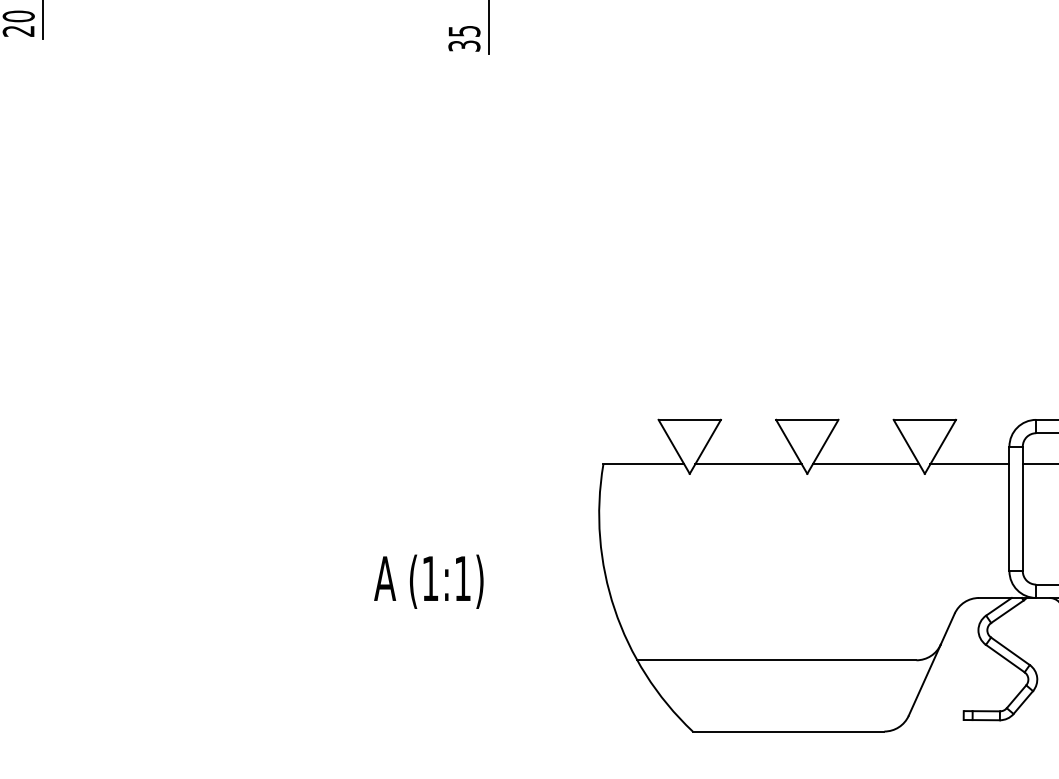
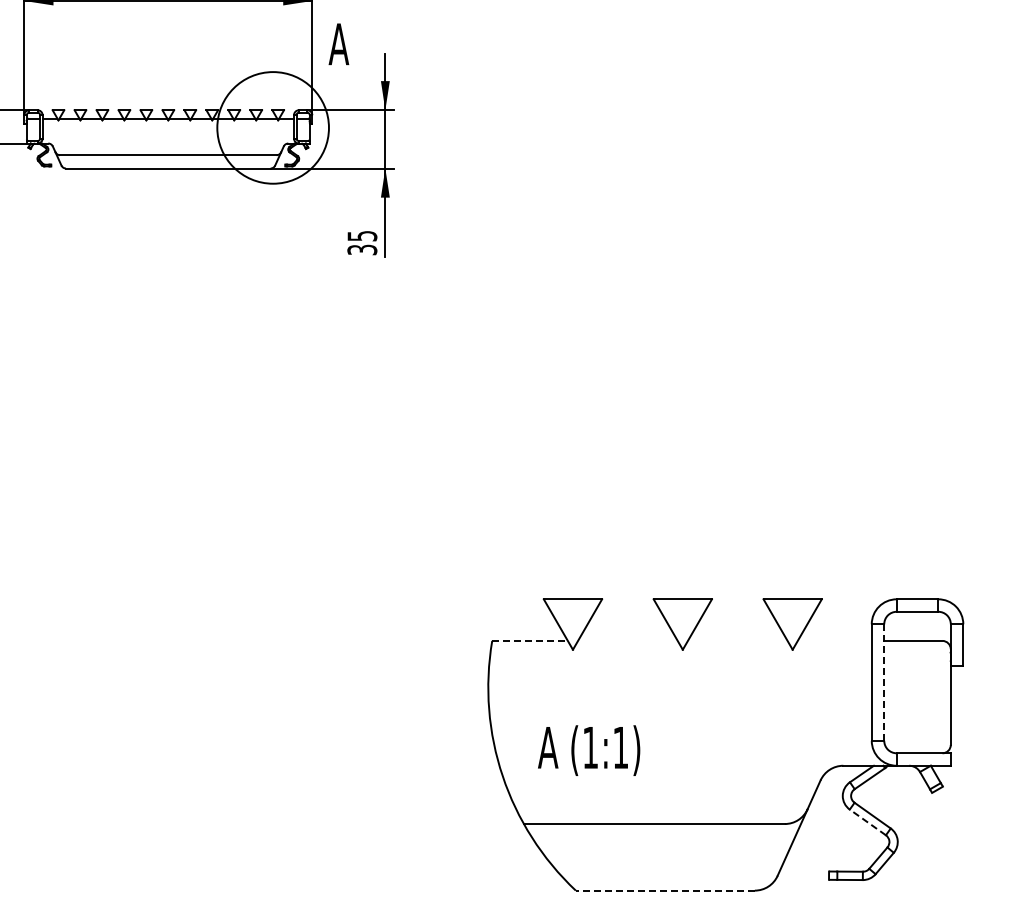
line: (644, 463) -> (530, 640), solid -> dashed
line: (748, 463) -> (627, 640), removed
line: (865, 463) -> (737, 640), removed
line: (969, 463) -> (834, 640), removed
line: (1023, 508) -> (884, 682), solid -> dashed
text: (429, 581) -> (589, 750), moved
line: (1004, 658) -> (867, 822), solid -> dashed
line: (788, 731) -> (665, 890), solid -> dashed

